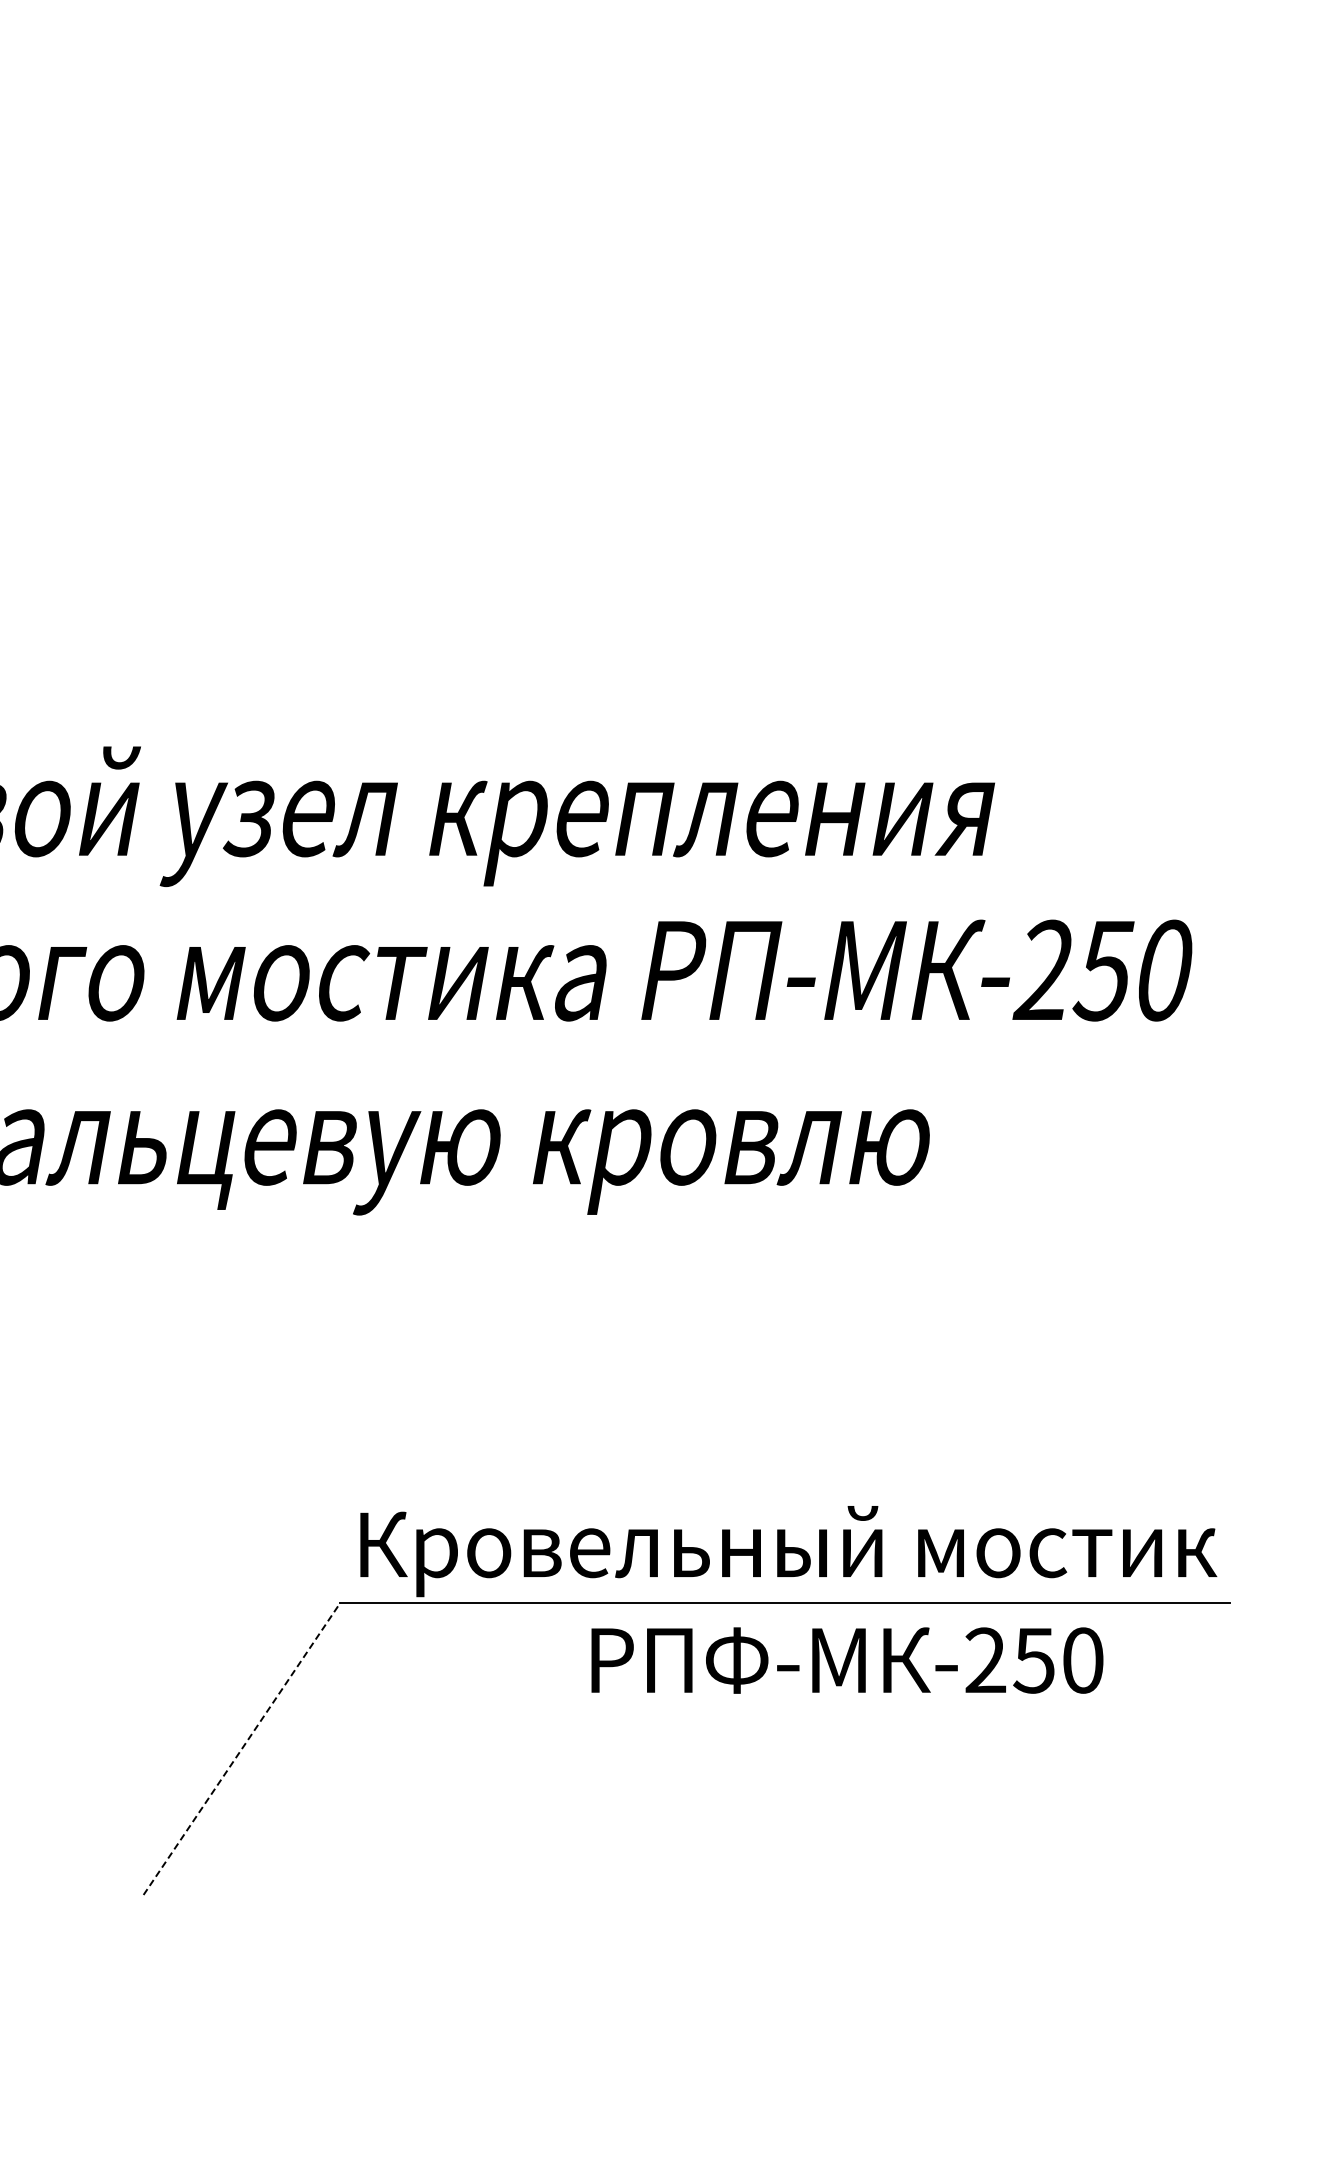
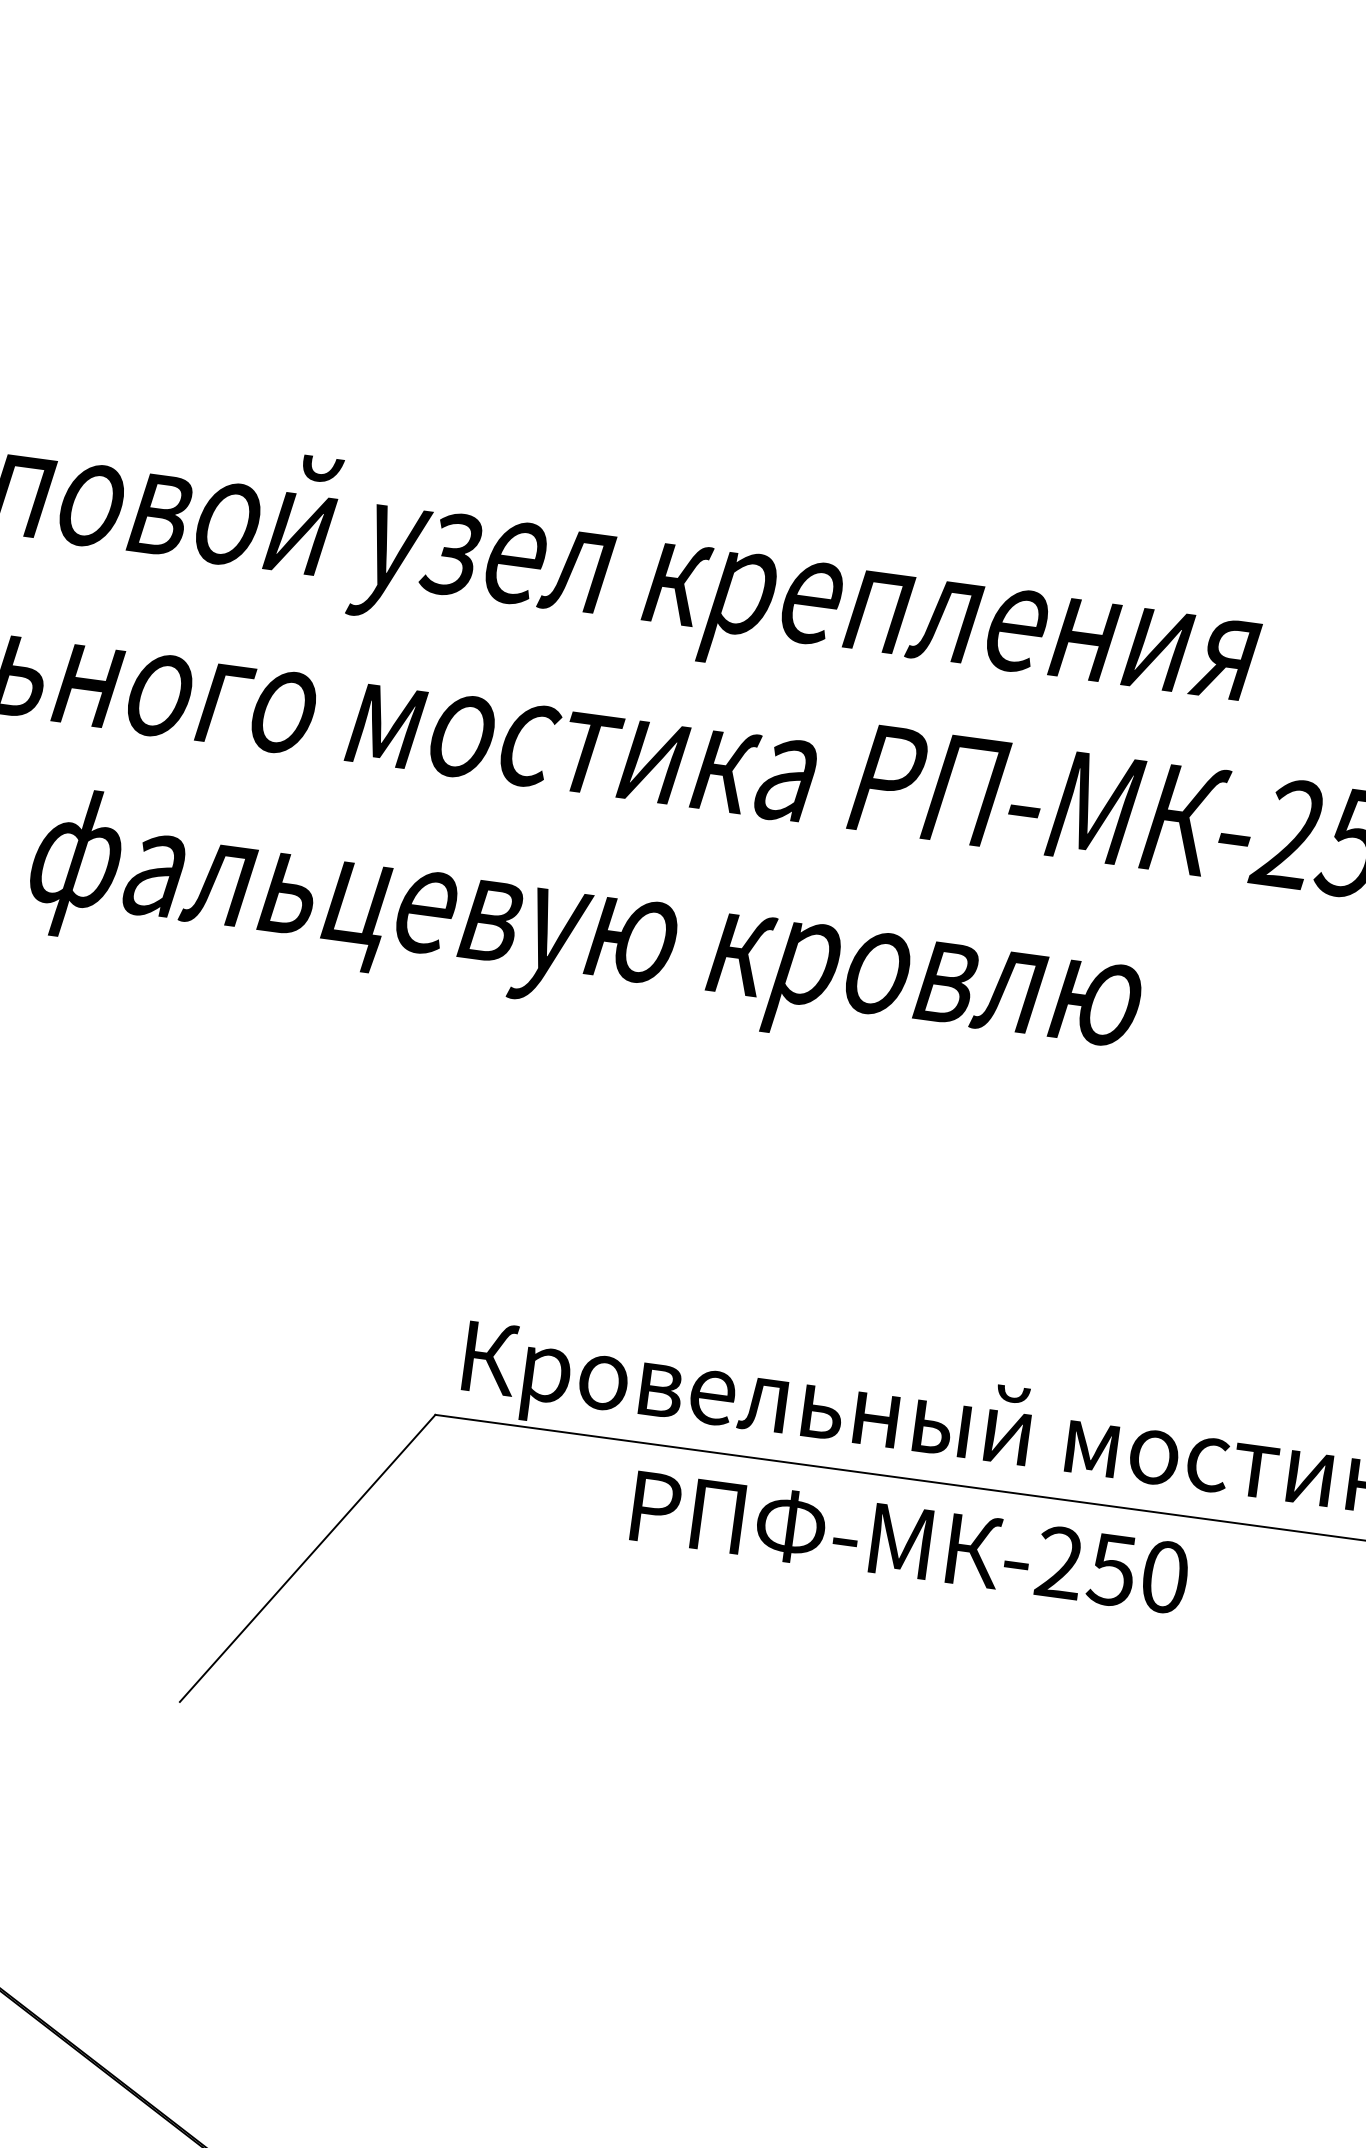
text: (847, 1660) -> (910, 1542), moved
line: (242, 1748) -> (308, 1558), dashed -> solid

